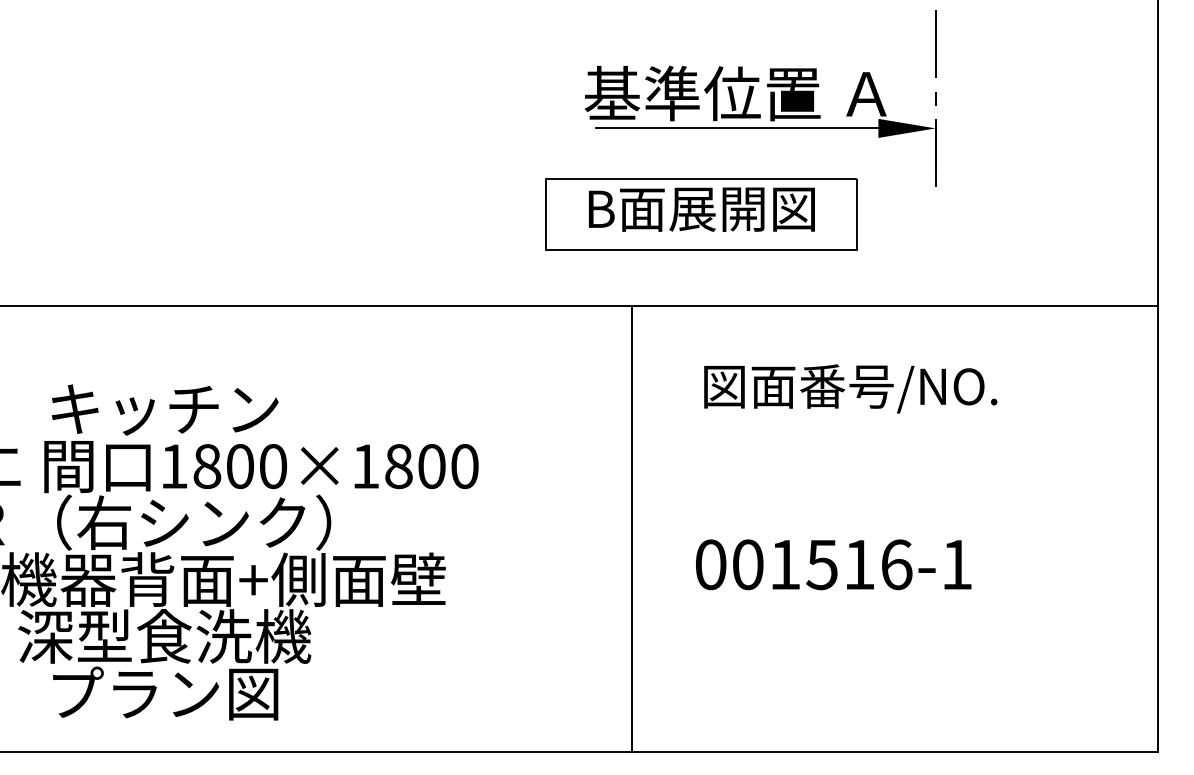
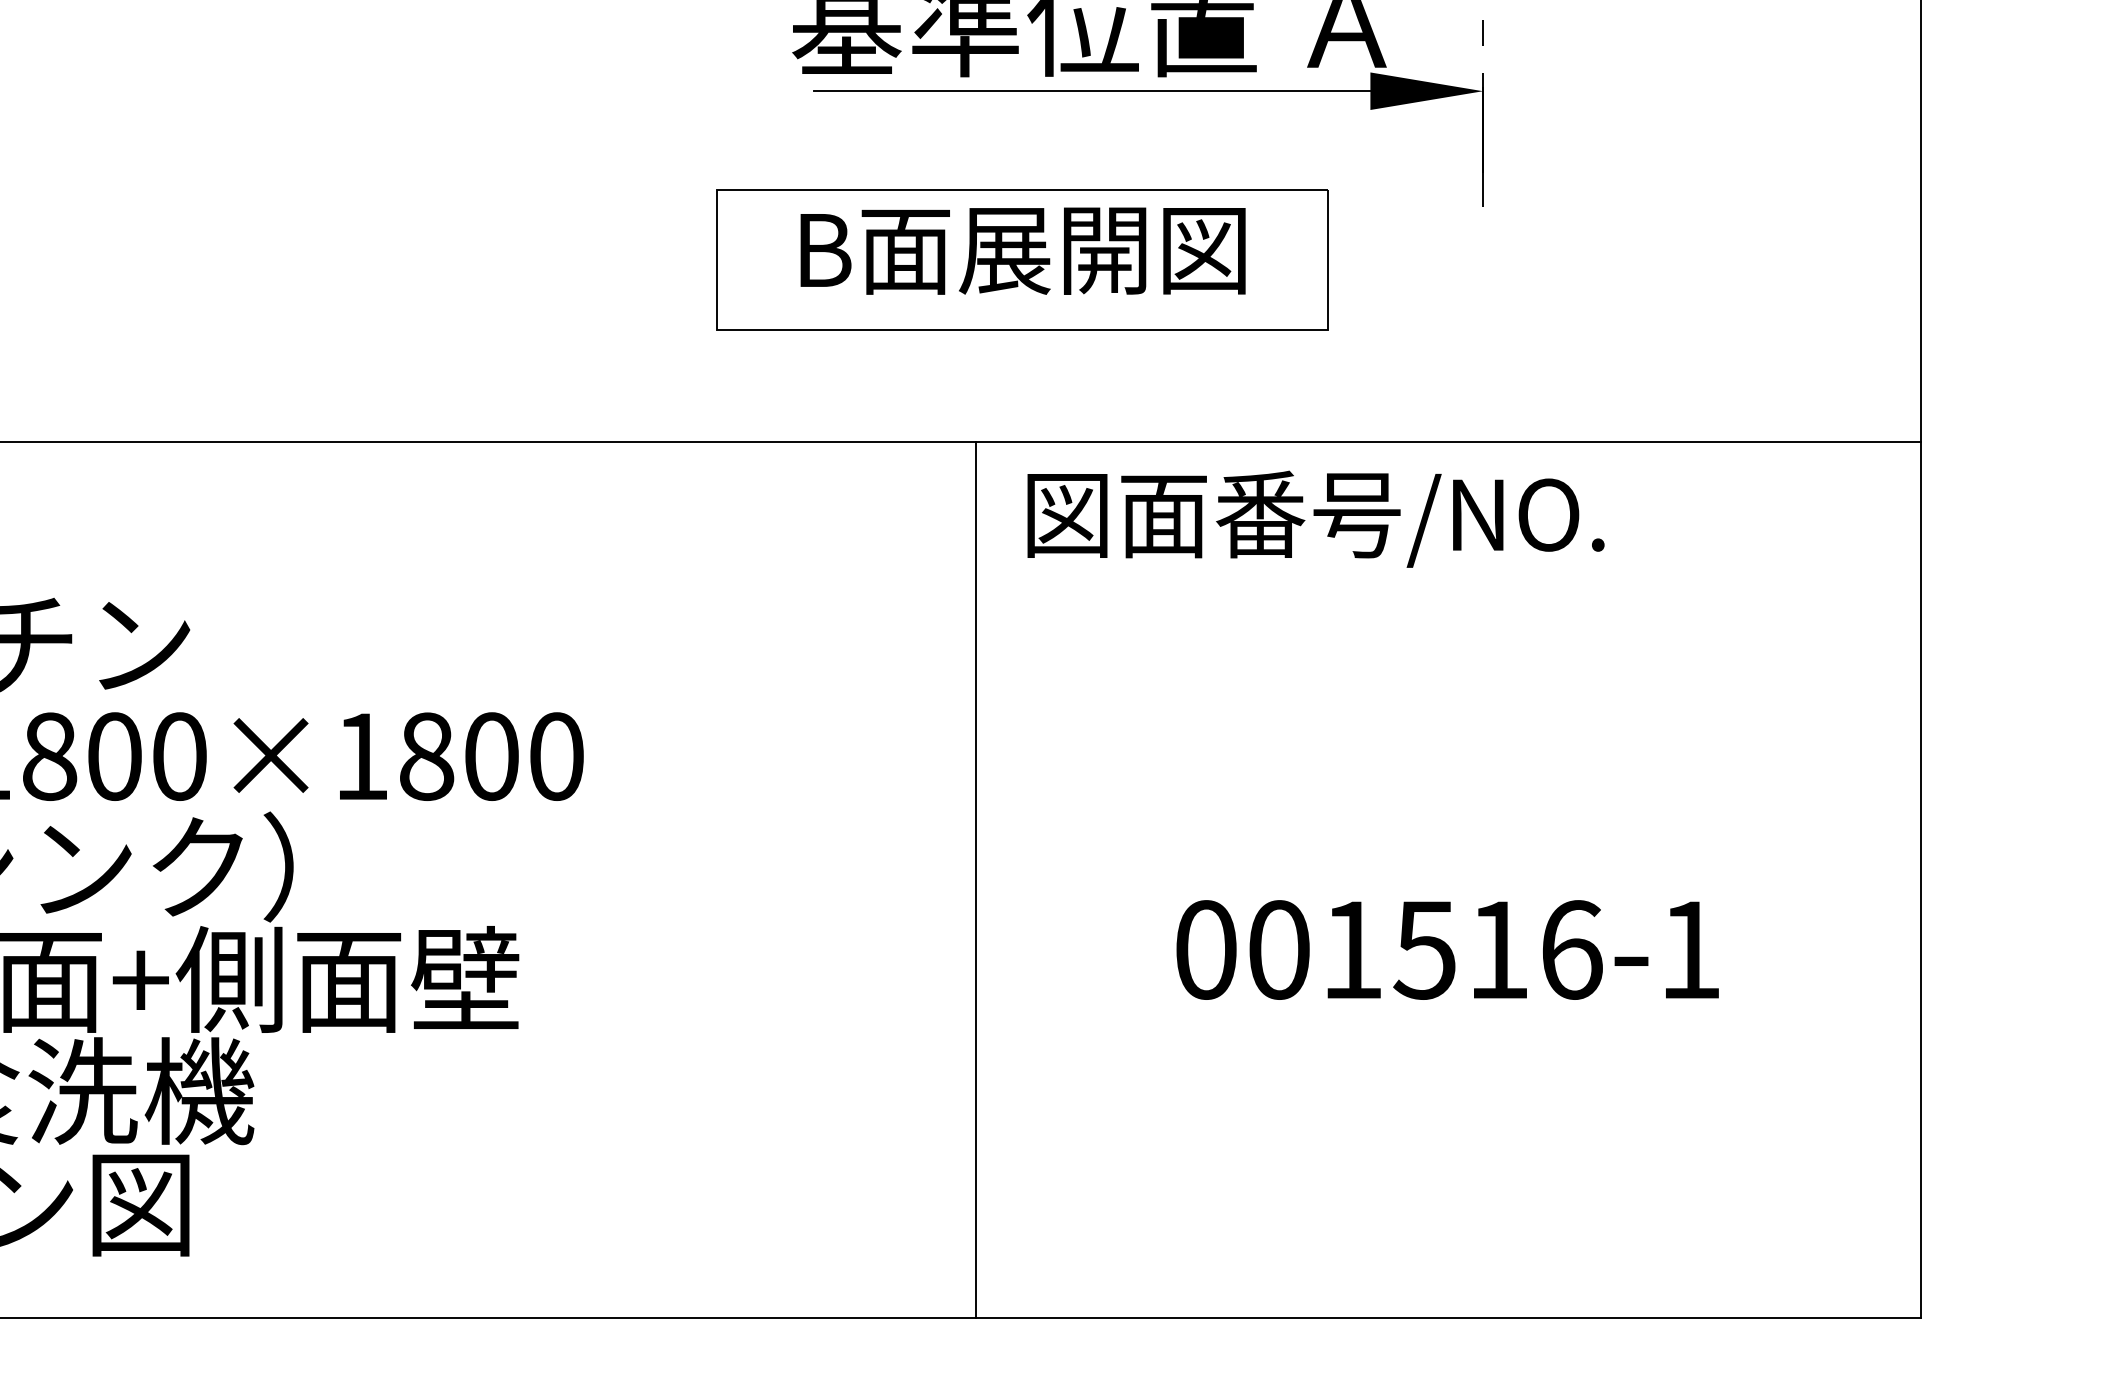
text: (850, 388) -> (1315, 518), moved
line: (632, 528) -> (977, 878), moved
text: (833, 564) -> (1447, 949), moved

